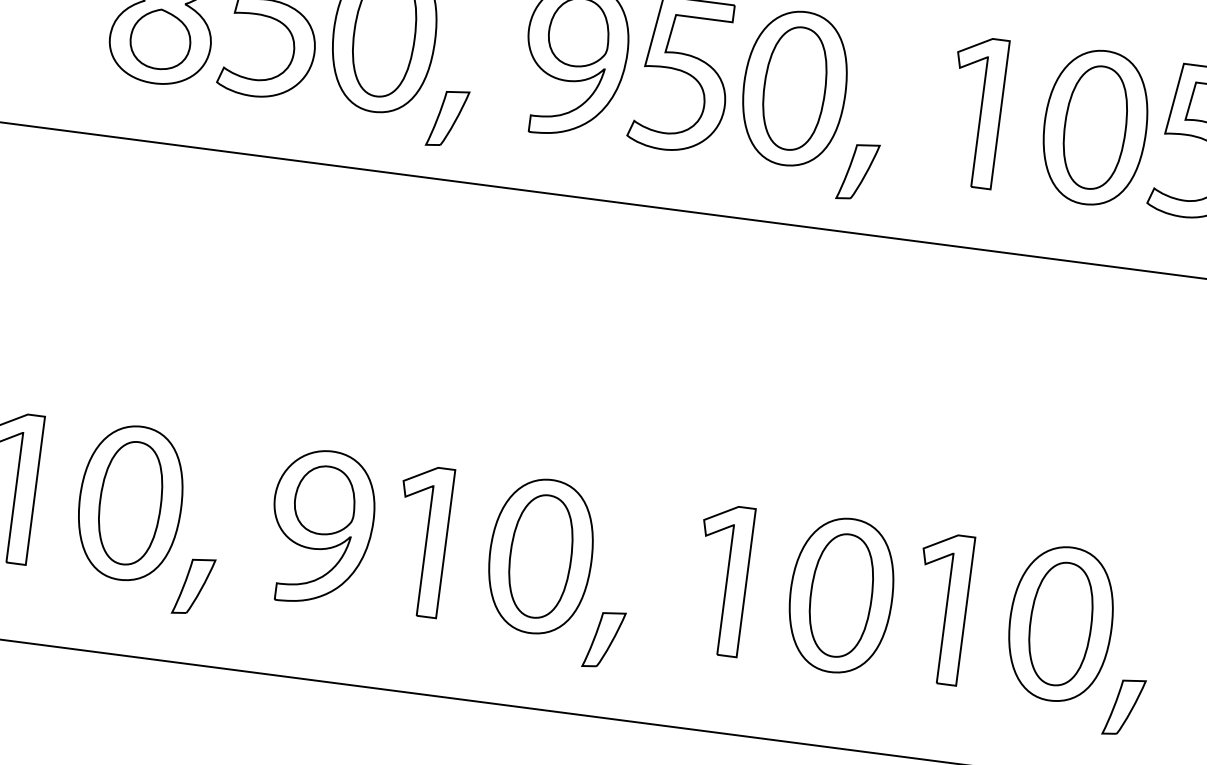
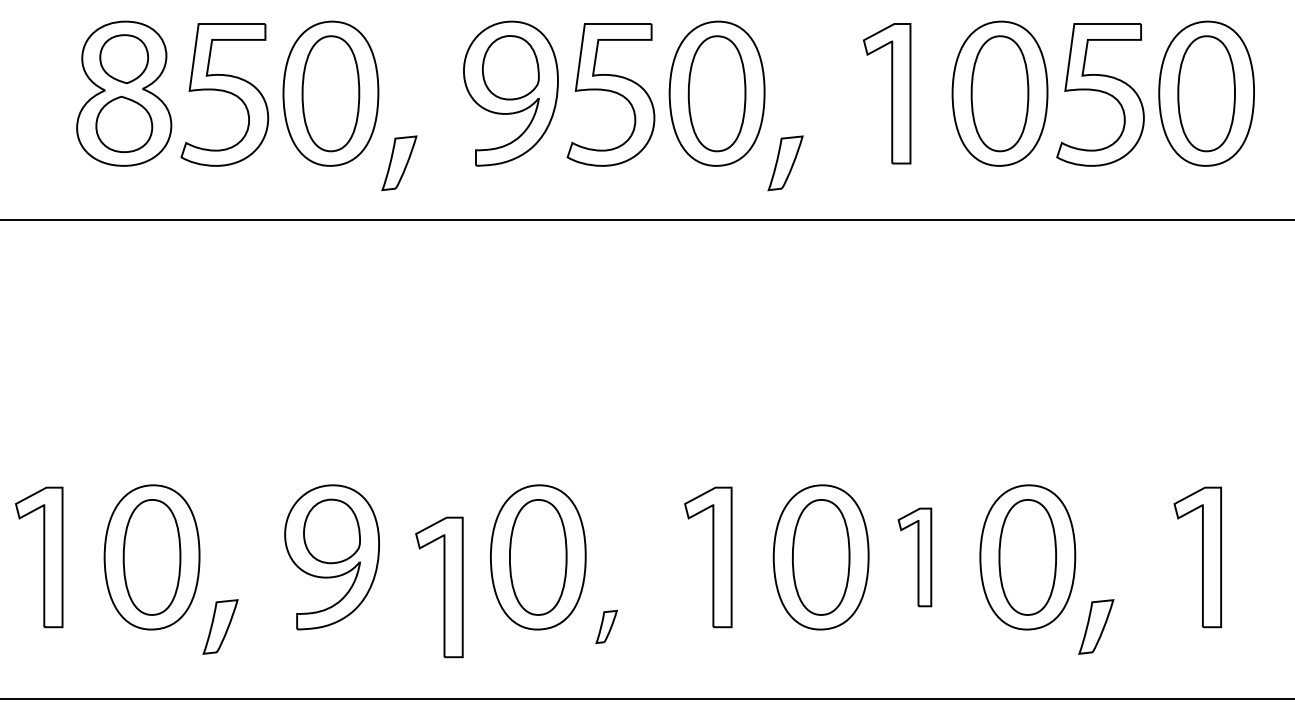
part: (421, 541) -> (439, 587), moved
part: (940, 608) -> (914, 557), size x0.7
part: (603, 639) -> (606, 626), size x0.6

